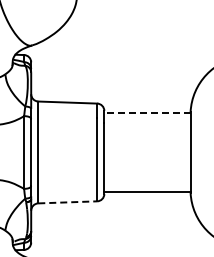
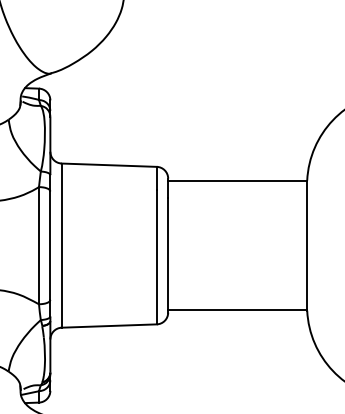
line: (146, 112) -> (236, 181), dashed -> solid
line: (67, 202) -> (108, 326), dashed -> solid

